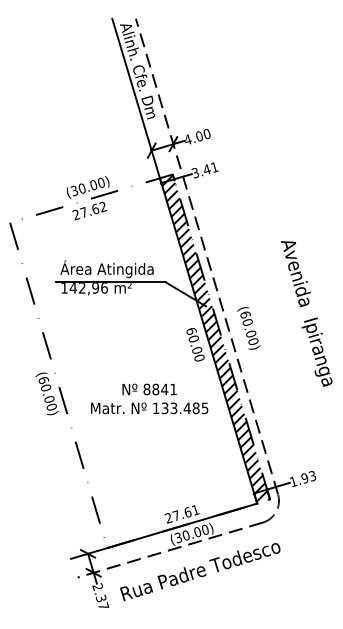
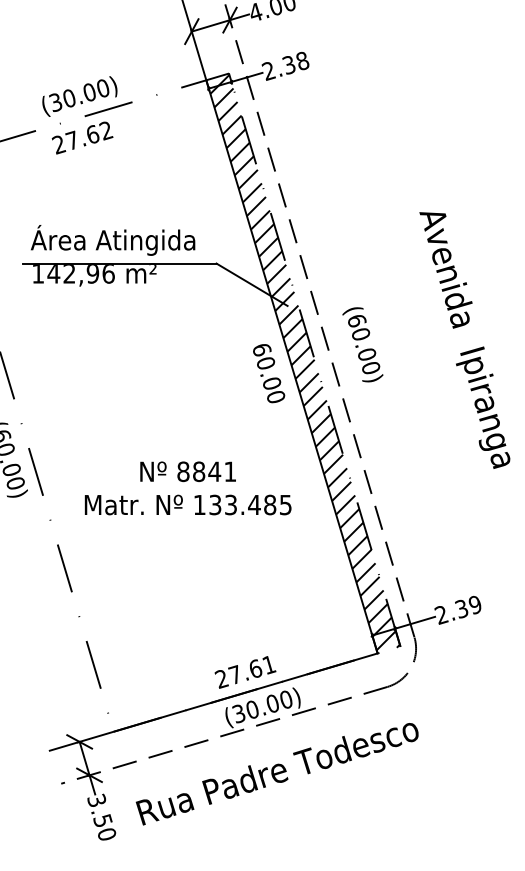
text: (204, 170) -> (284, 66), 3.41 -> 2.38
text: (306, 313) -> (464, 339), moved
text: (149, 398) -> (187, 487), moved
text: (302, 479) -> (457, 610), 1.93 -> 2.39
text: (100, 596) -> (101, 817), 2.37 -> 3.50

